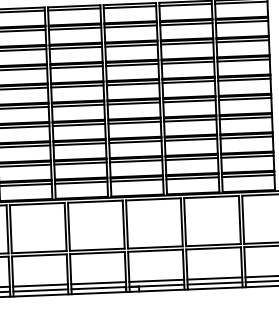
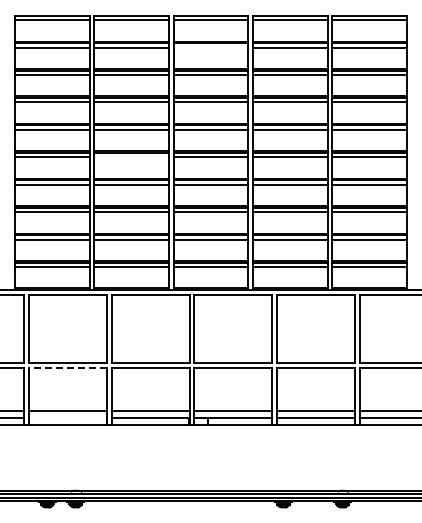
line: (130, 26) -> (210, 47), removed
line: (78, 105) -> (131, 157), removed
line: (39, 255) -> (67, 367), solid -> dashed
line: (40, 290) -> (67, 417), removed

